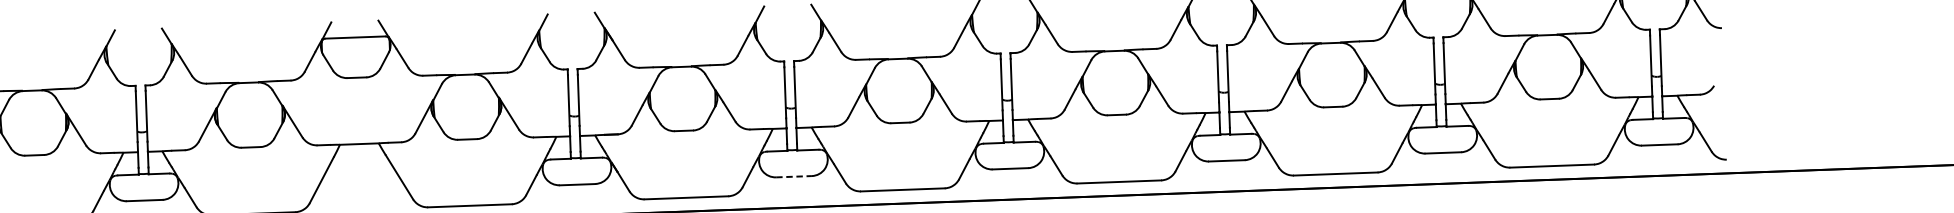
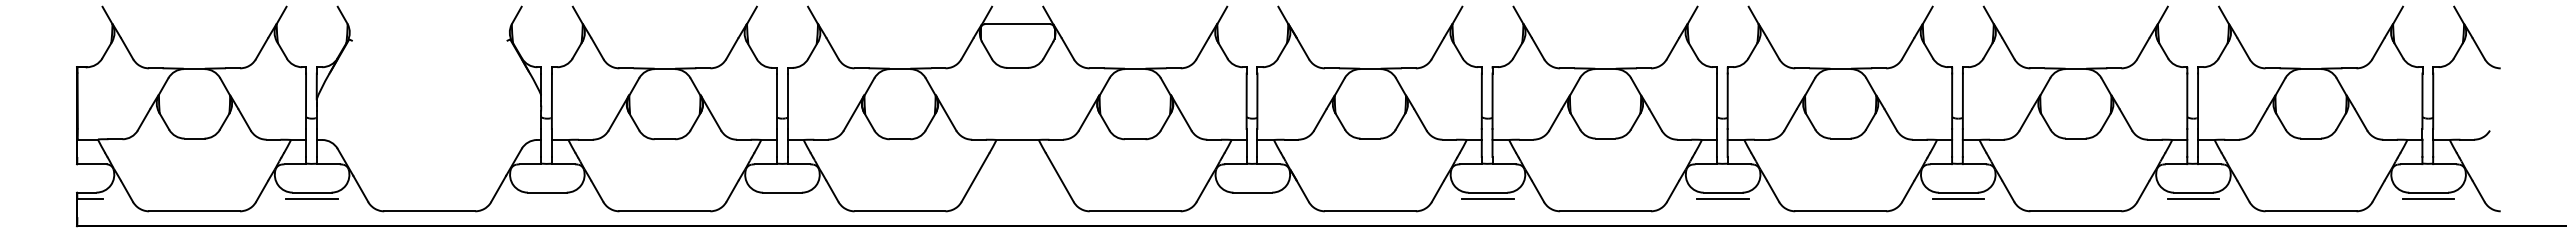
line: (1659, 151) -> (2428, 199), added
line: (1443, 159) -> (2193, 199), added
line: (1227, 167) -> (1958, 199), added
line: (1010, 175) -> (1722, 199), added
line: (794, 176) -> (1488, 192), dashed -> solid
line: (793, 183) -> (1487, 199), added

